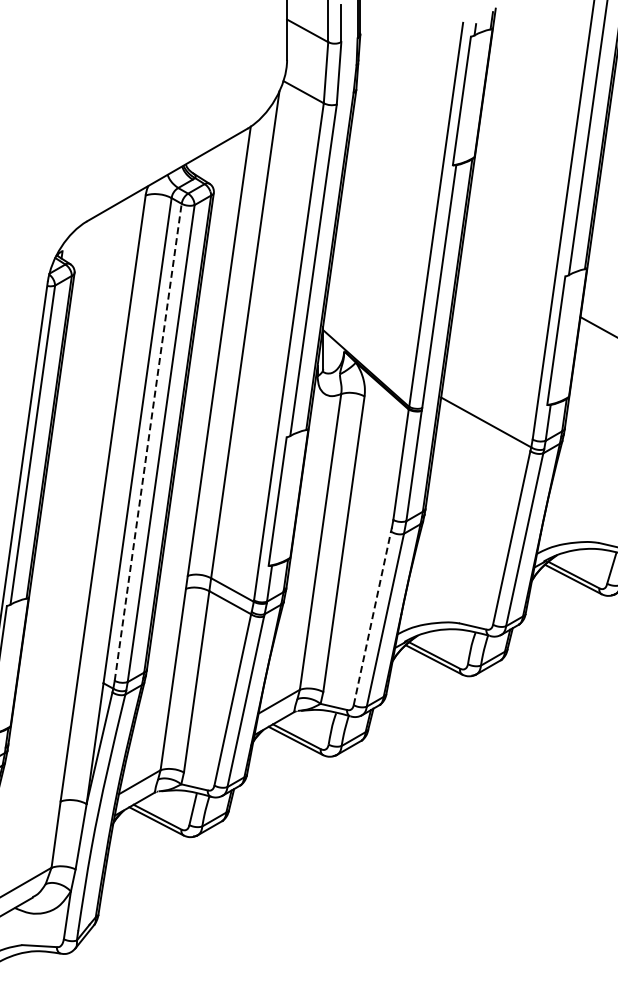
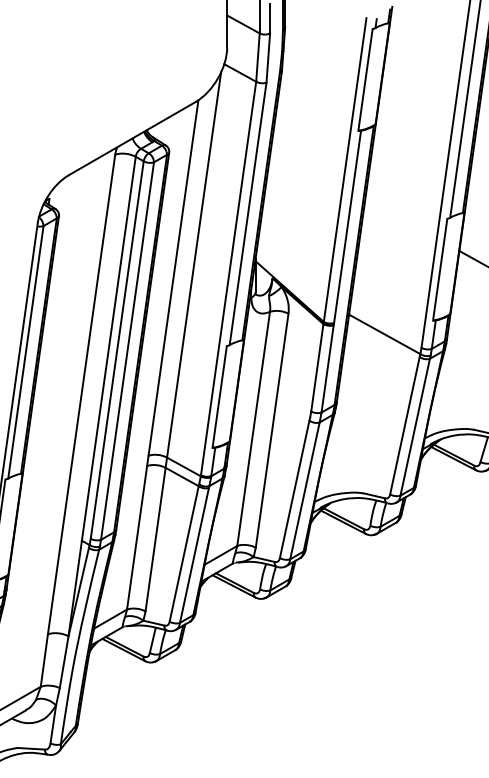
line: (148, 442) -> (117, 350), dashed -> solid
line: (372, 618) -> (294, 489), dashed -> solid

